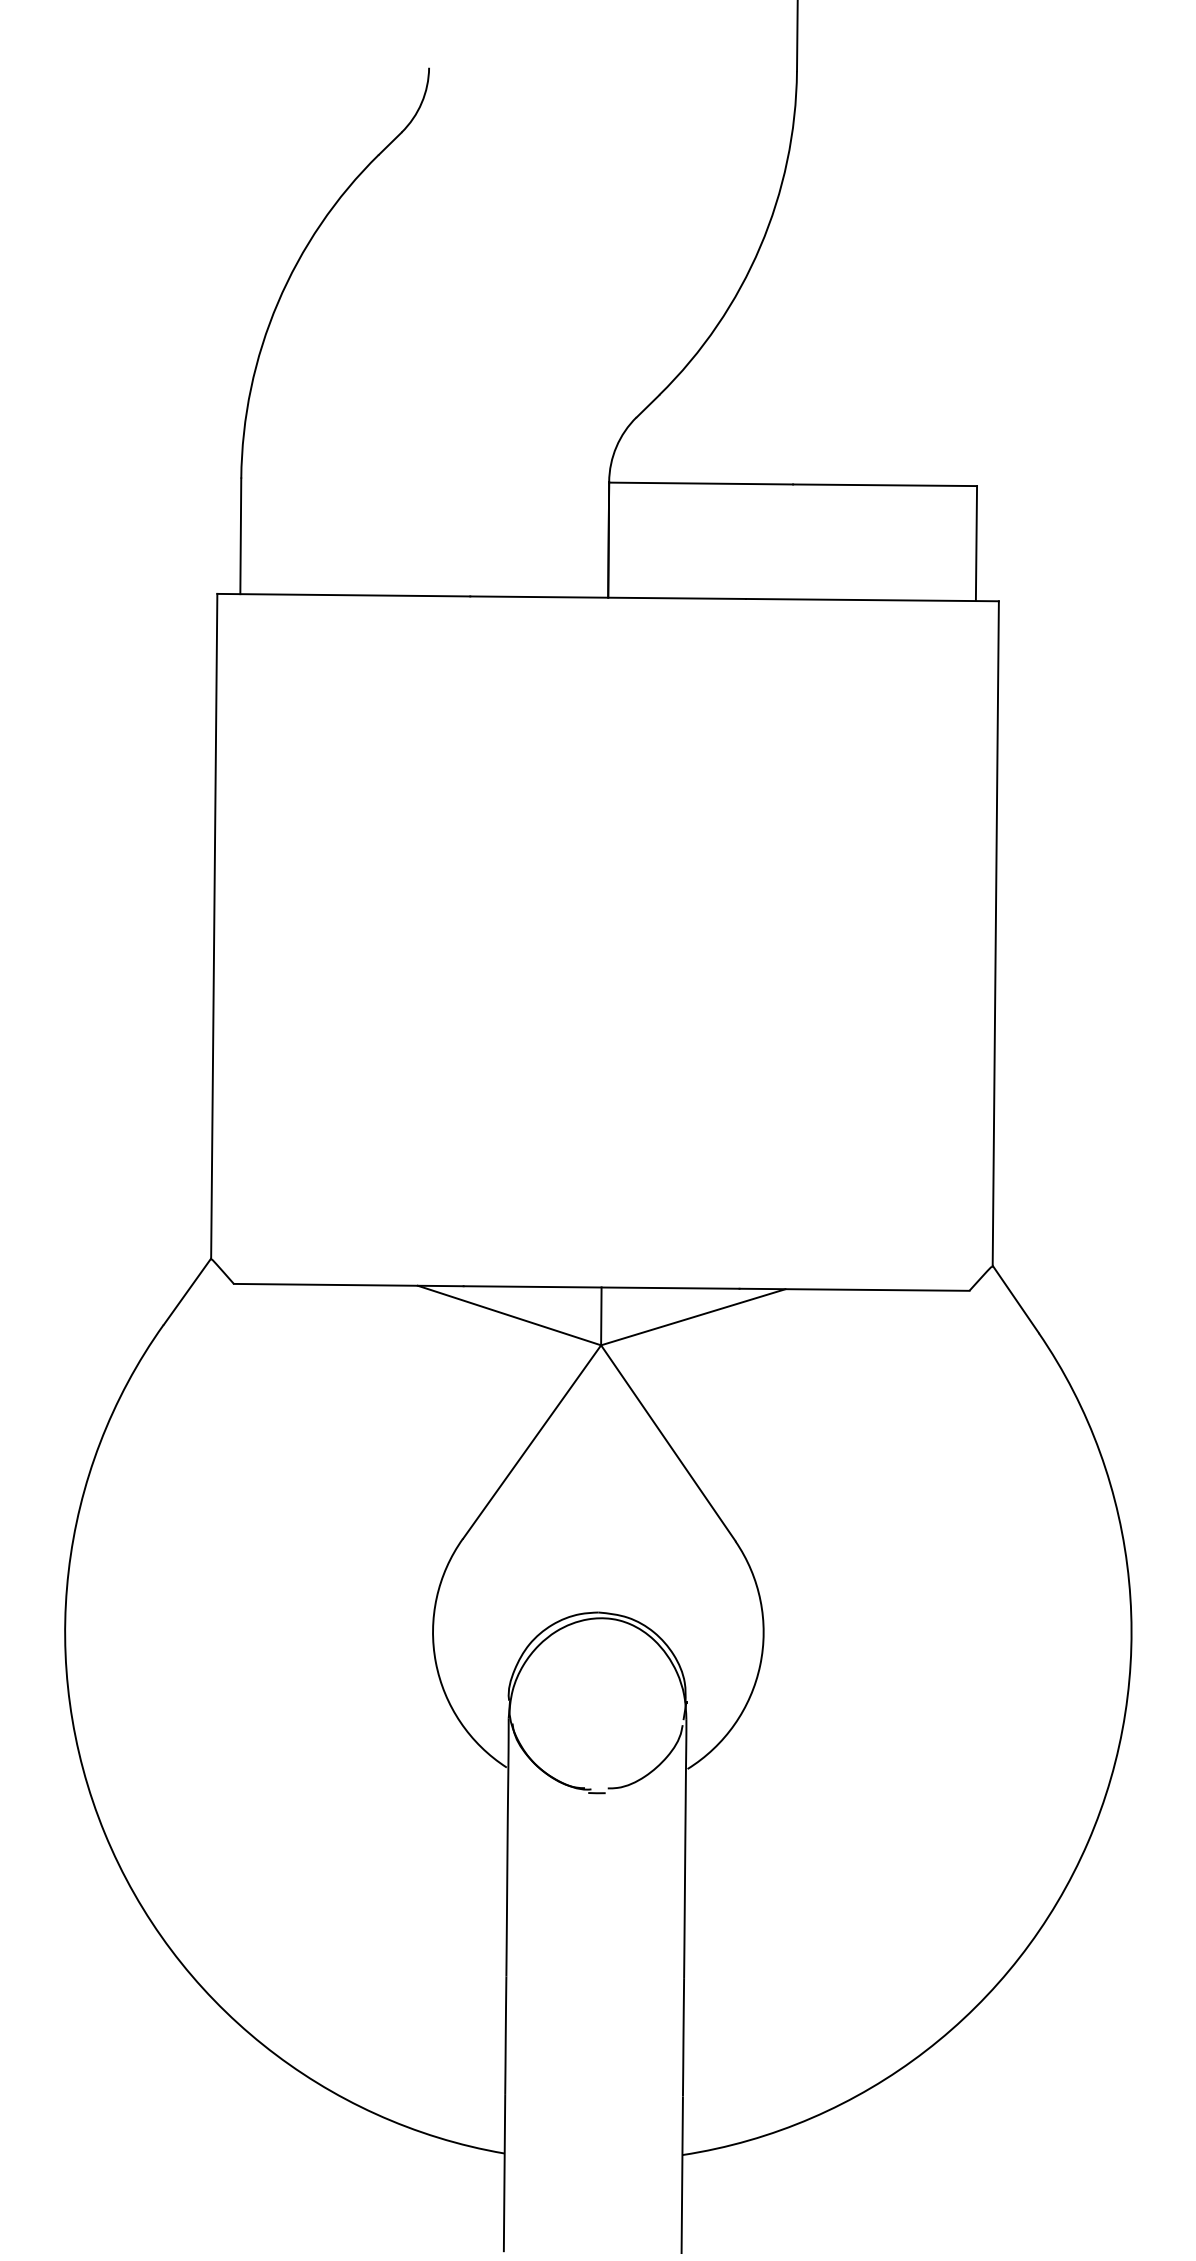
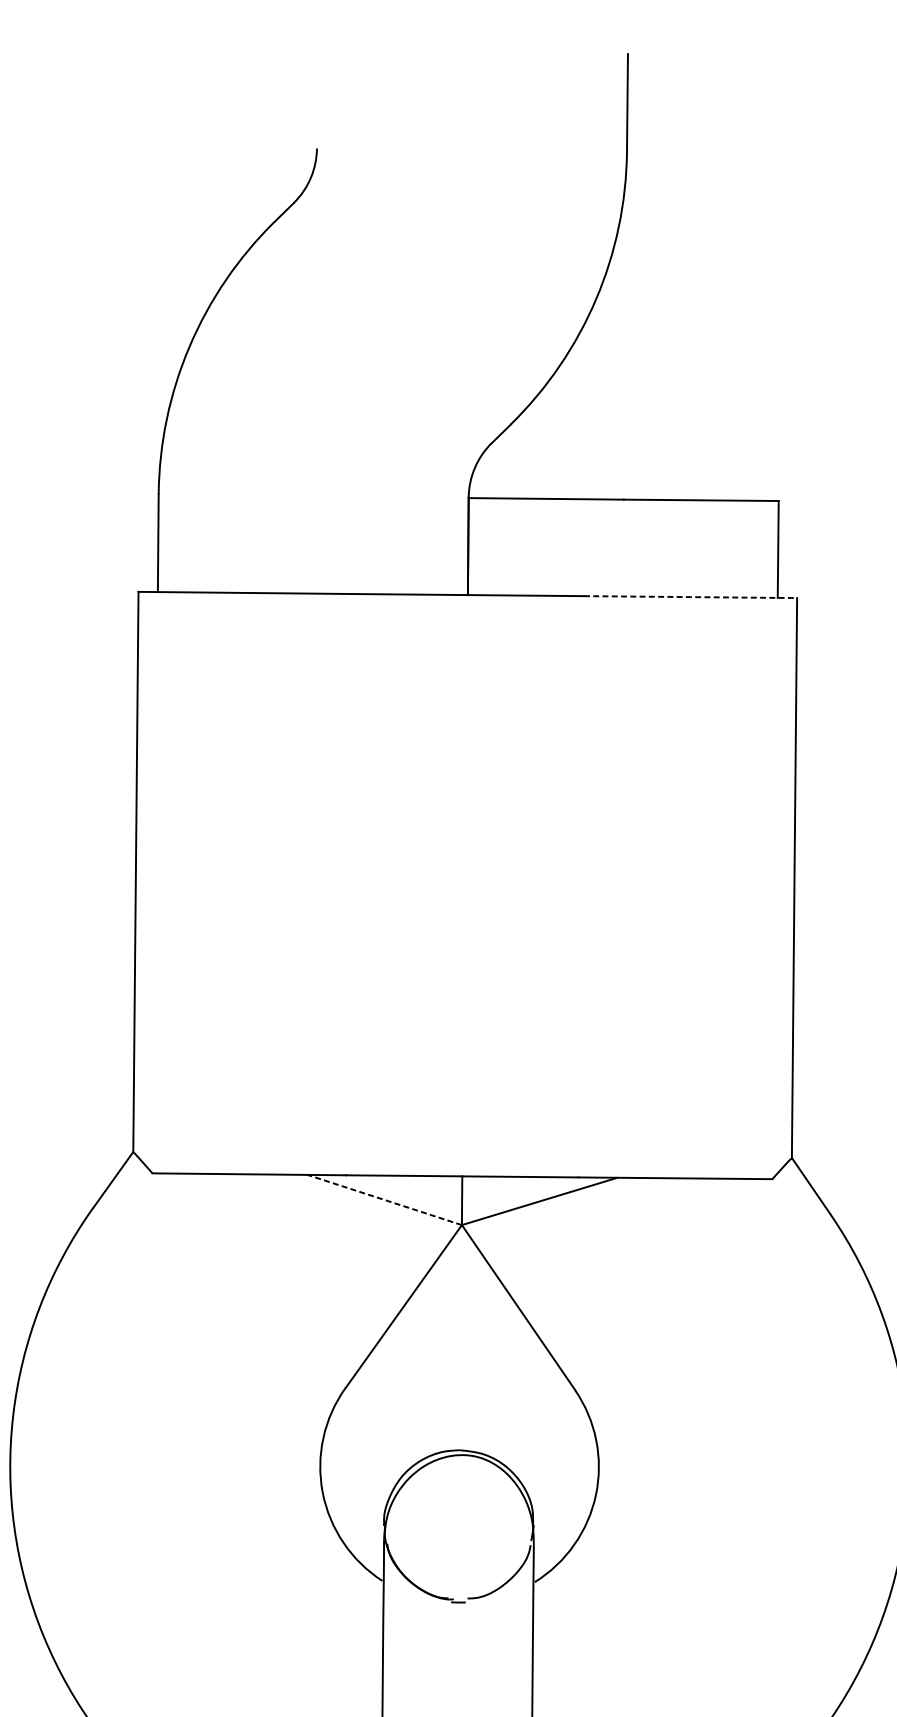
line: (872, 600) -> (690, 597), solid -> dashed
line: (509, 1315) -> (384, 1199), solid -> dashed

